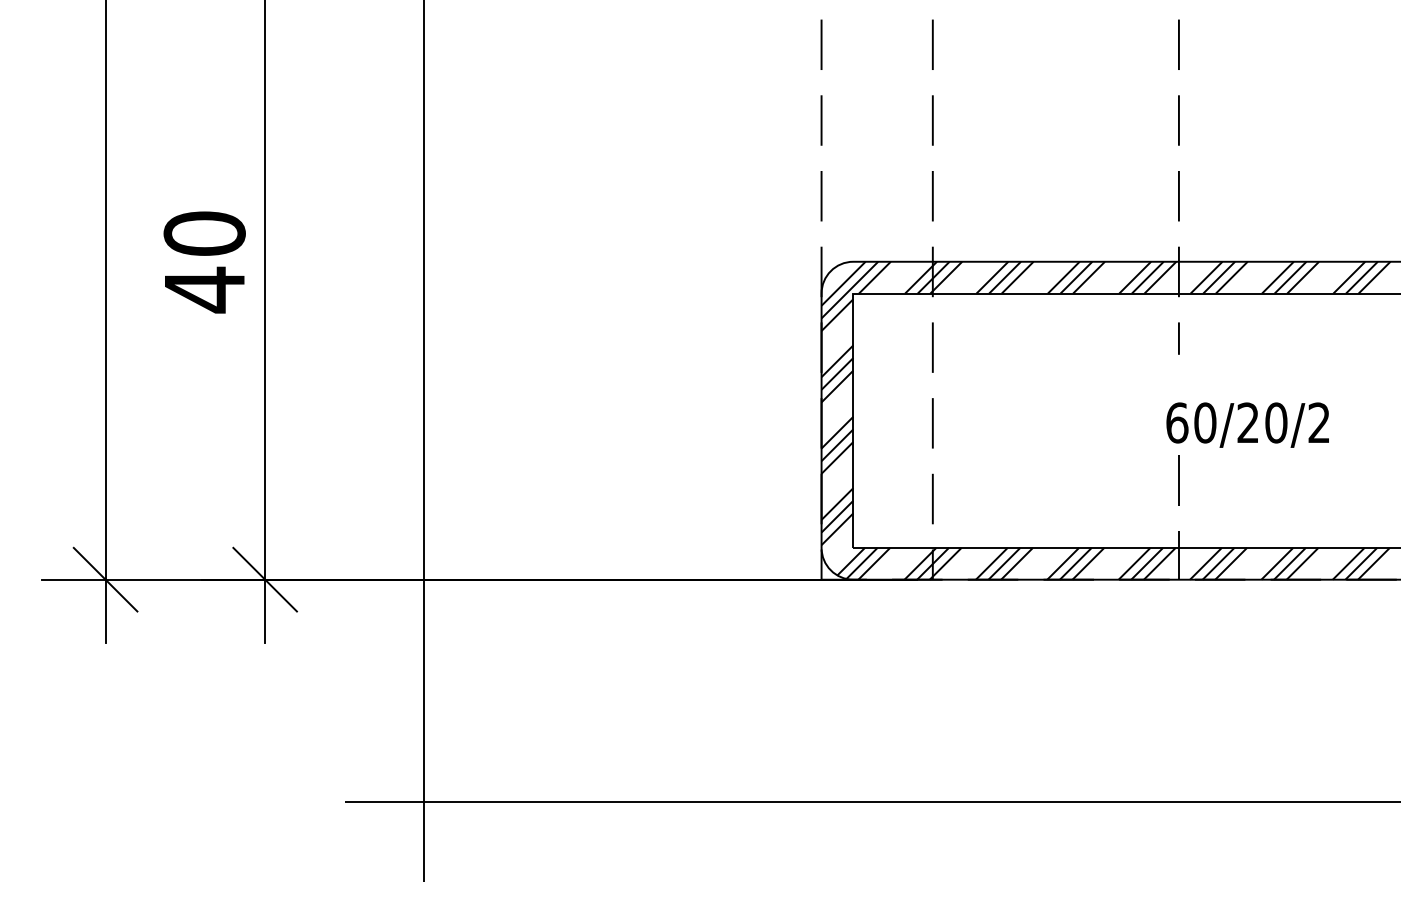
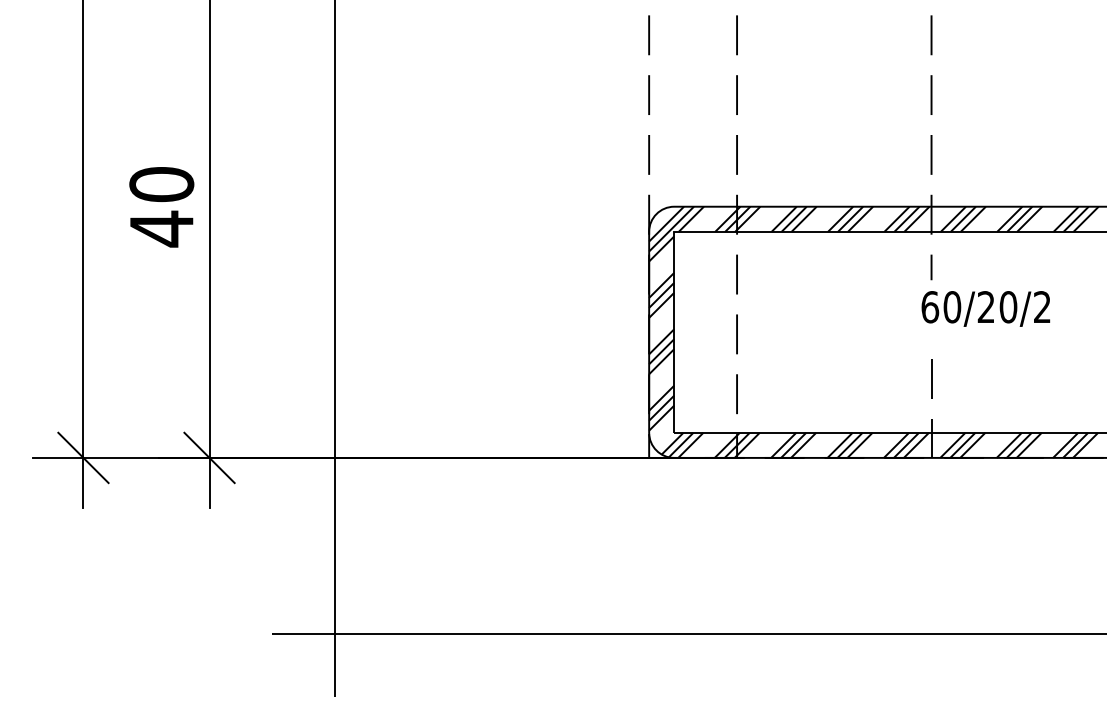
text: (1247, 424) -> (985, 308), moved

